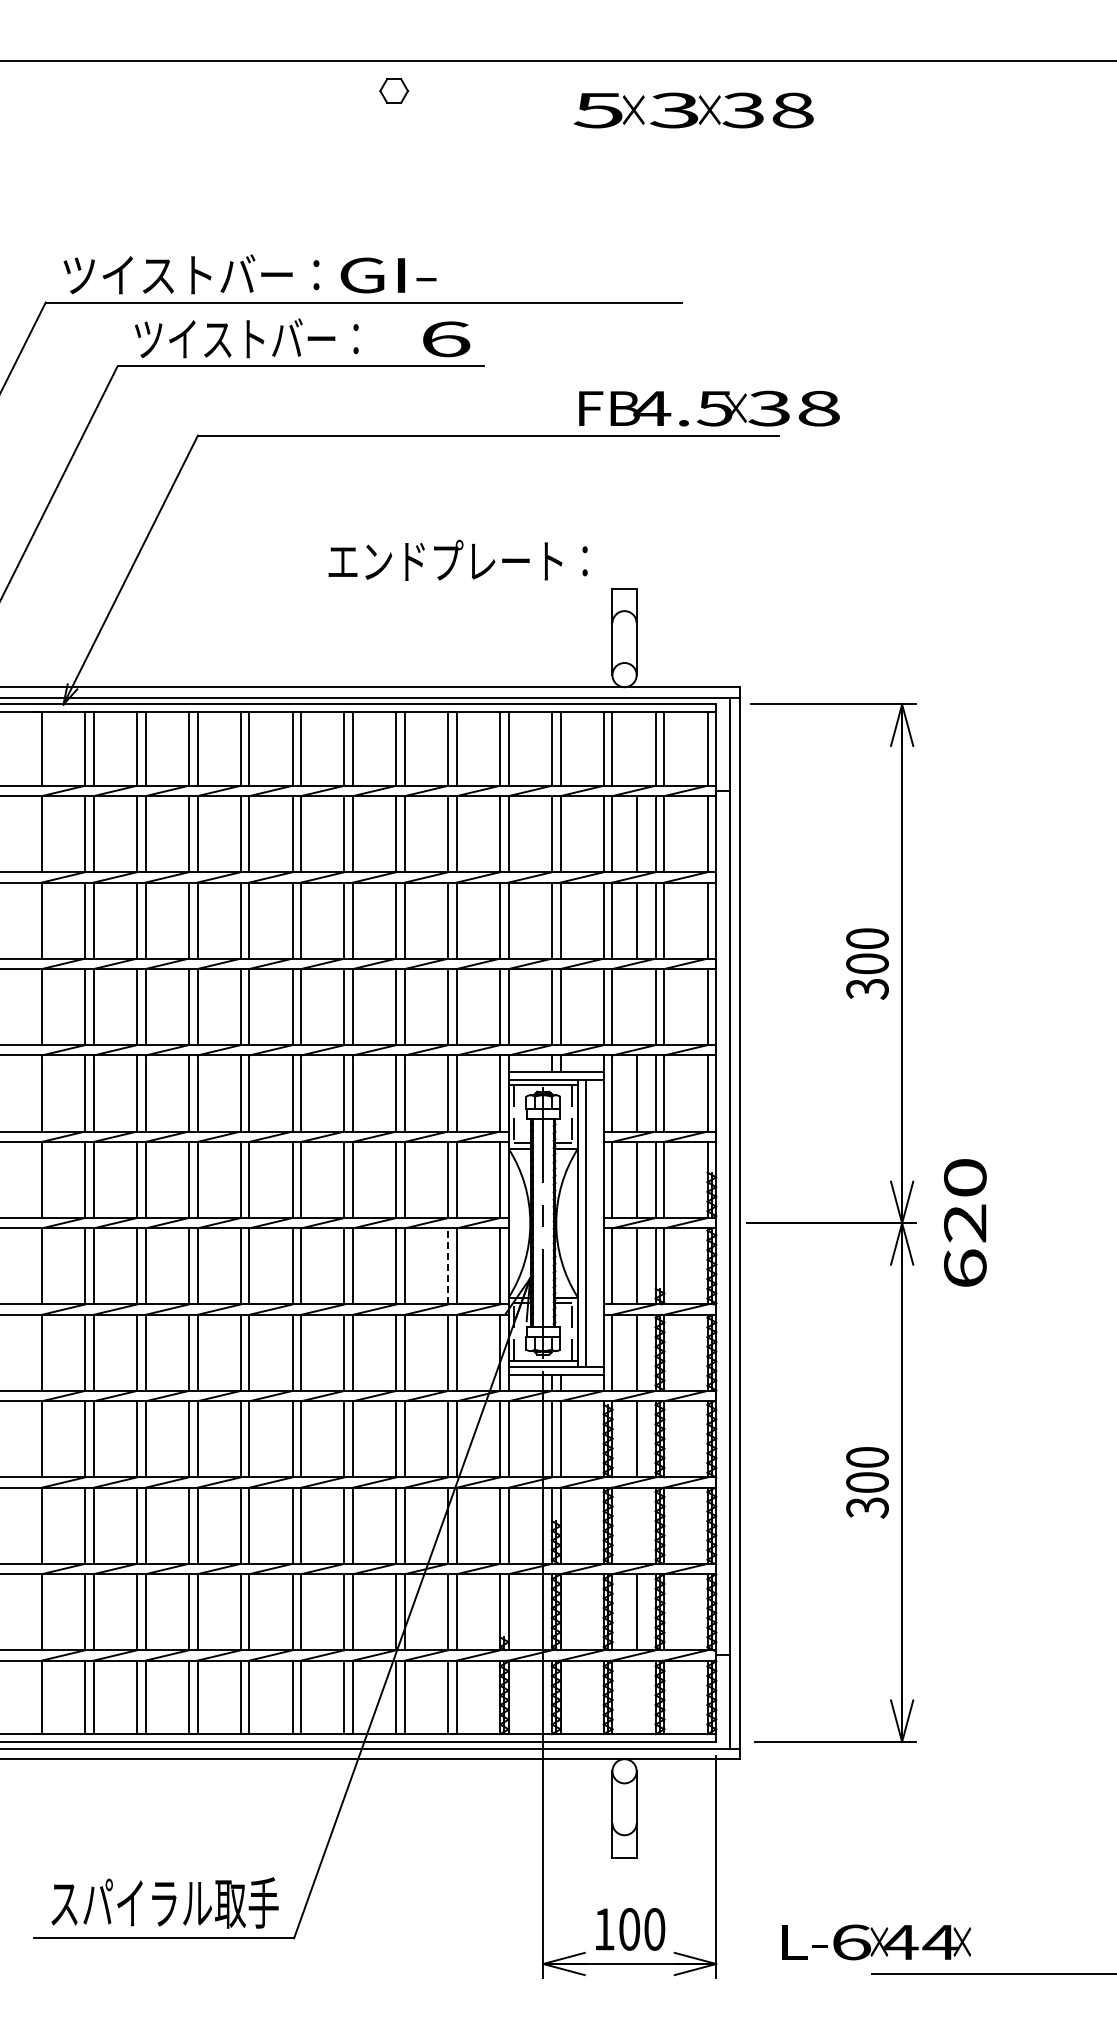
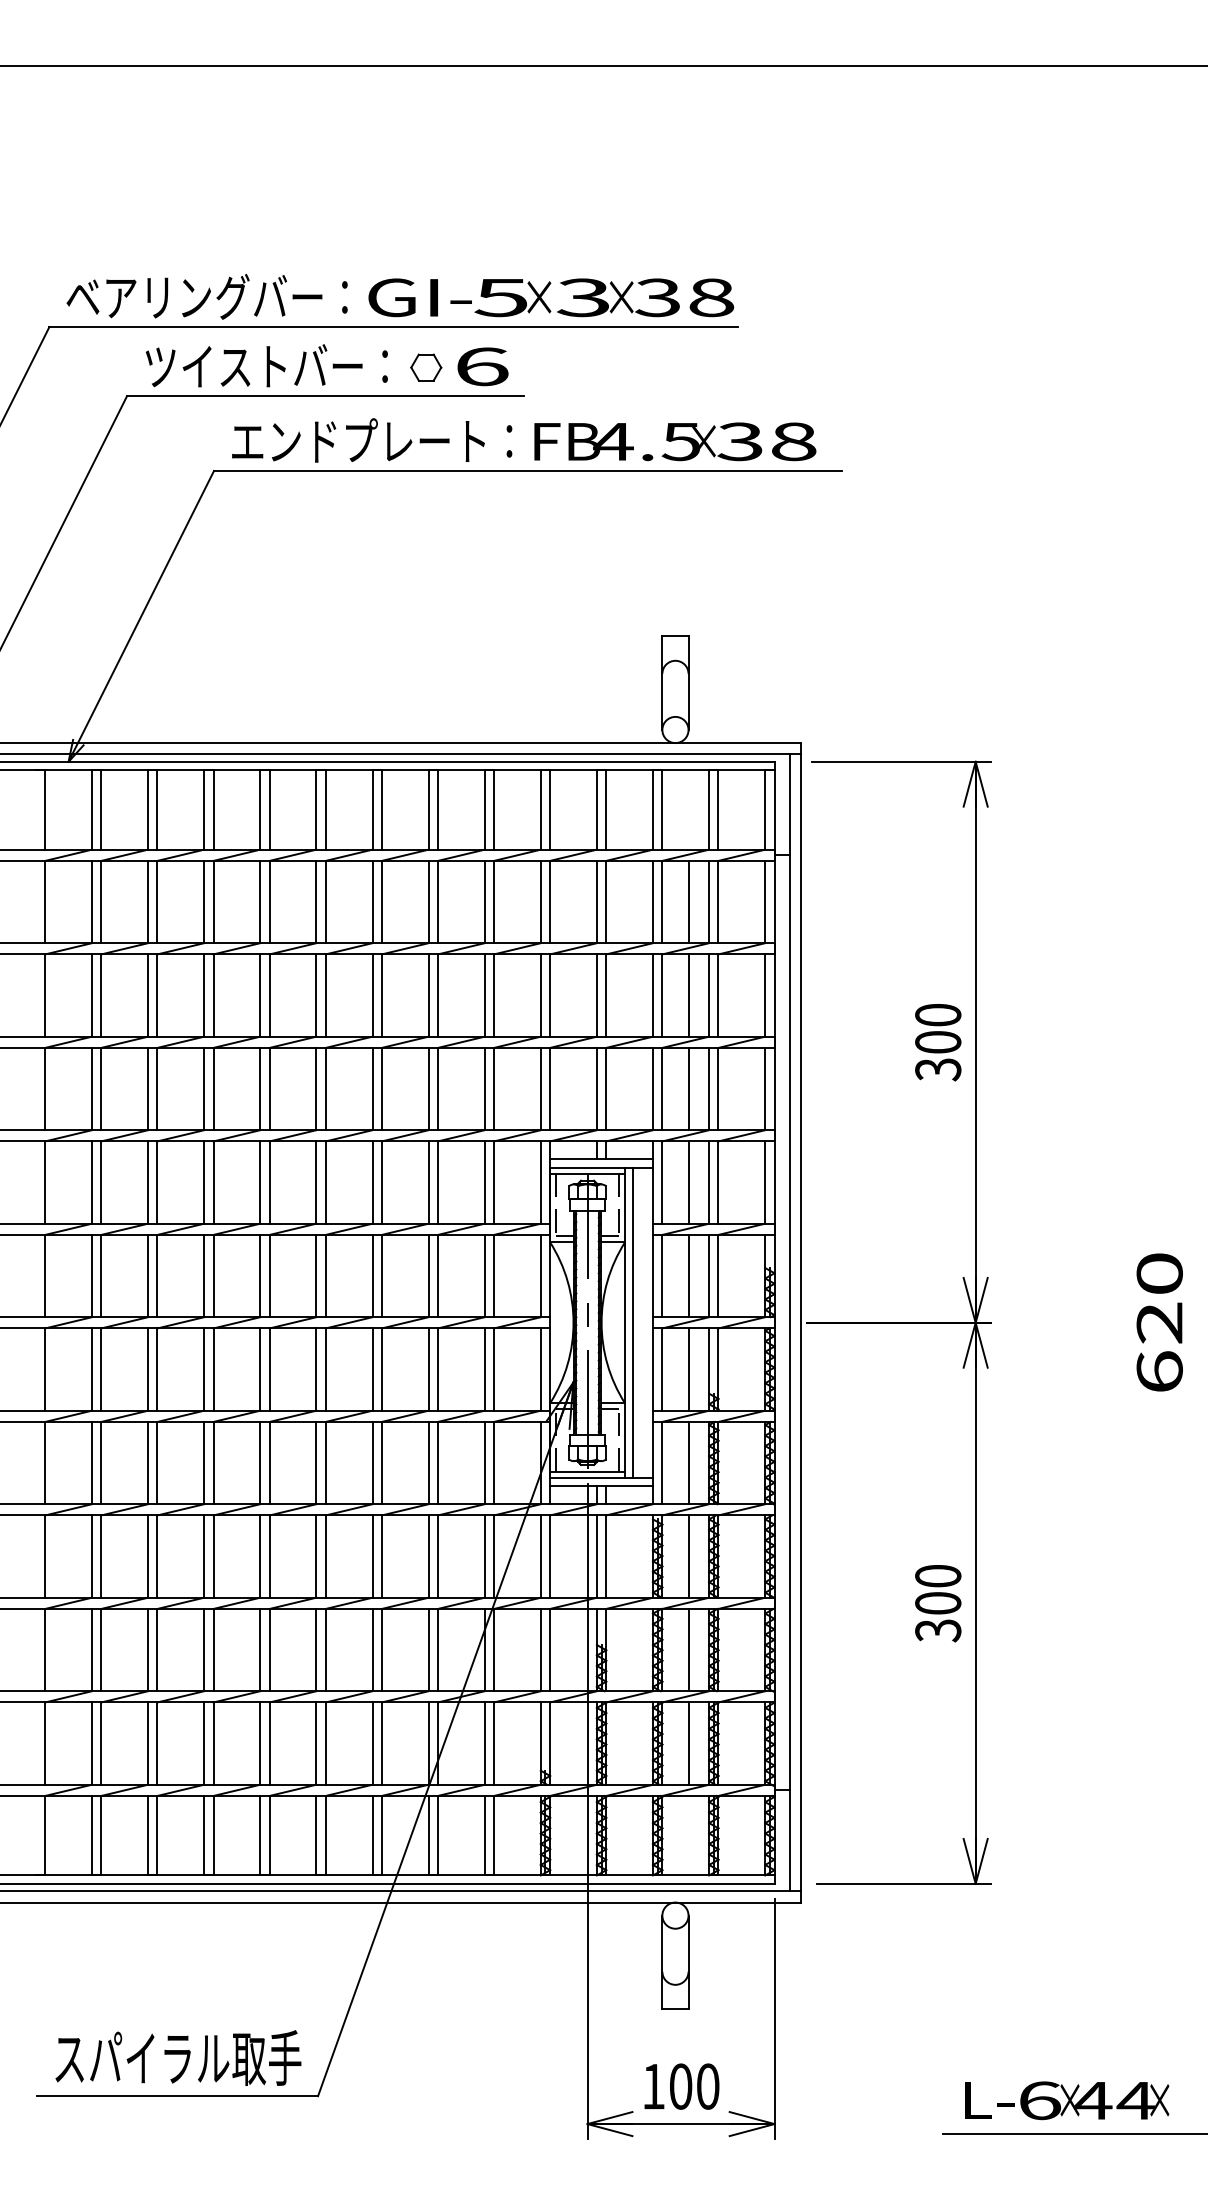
part: (394, 91) -> (426, 368), moved
text: (693, 110) -> (604, 297), moved
text: (191, 274) -> (207, 296), ツイストバー： -> ベアリングバー：
text: (709, 408) -> (675, 441), moved
text: (457, 559) -> (371, 439), moved
line: (636, 1007) -> (688, 1089), added
text: (965, 1222) -> (1159, 1322), moved
line: (448, 1265) -> (485, 1368), dashed -> solid
line: (636, 1525) -> (688, 1649), added
text: (876, 1942) -> (1066, 2100), moved

